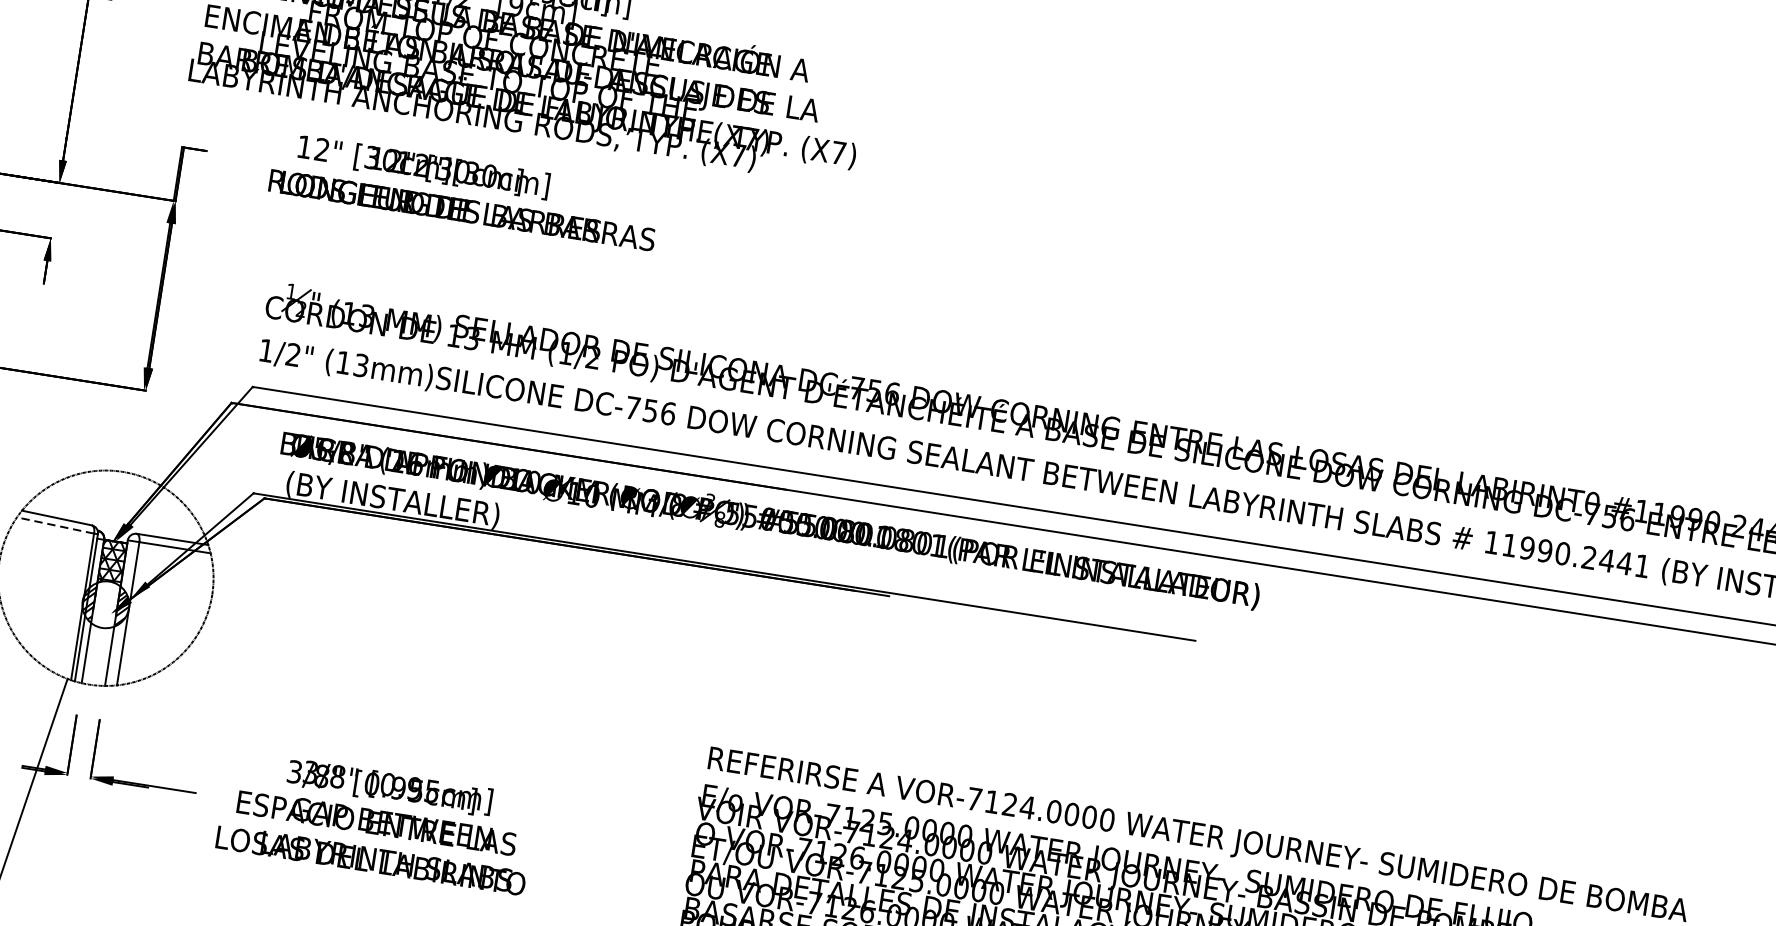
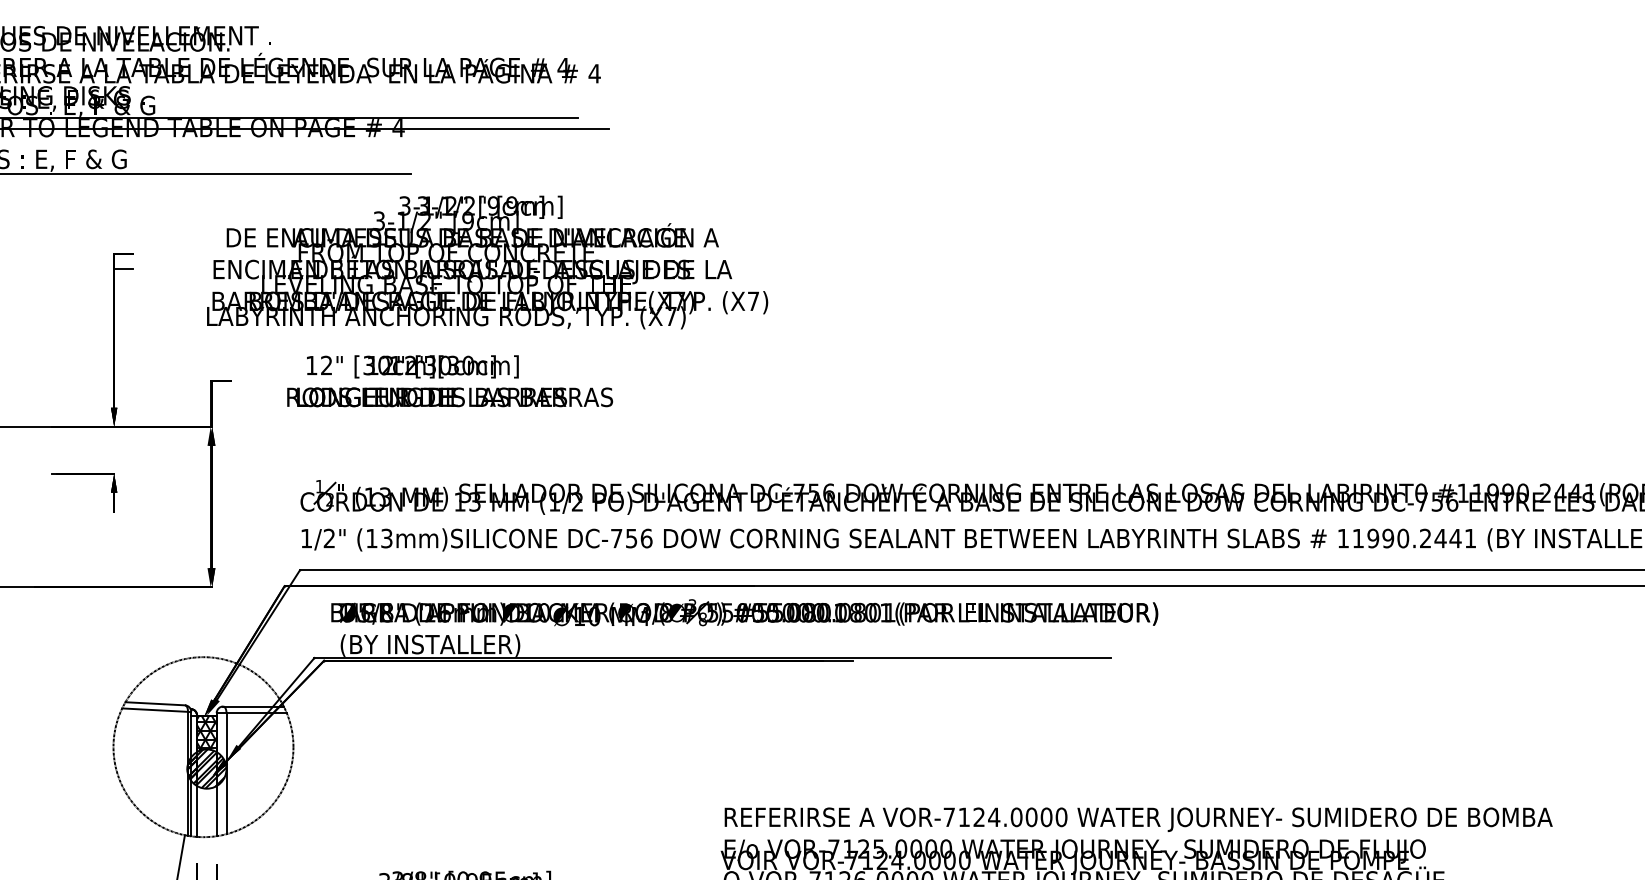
line: (55, 525) -> (155, 710), dashed -> solid
hatch: (99, 603) -> (201, 768), added

